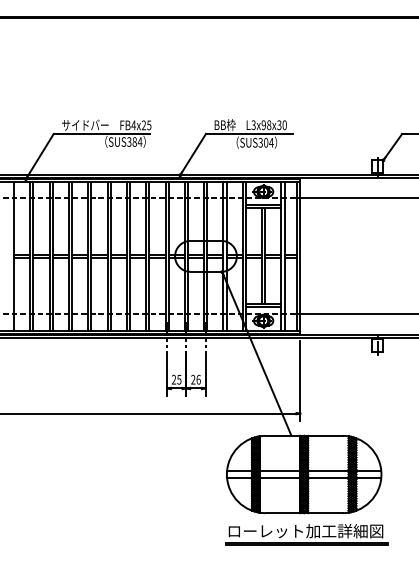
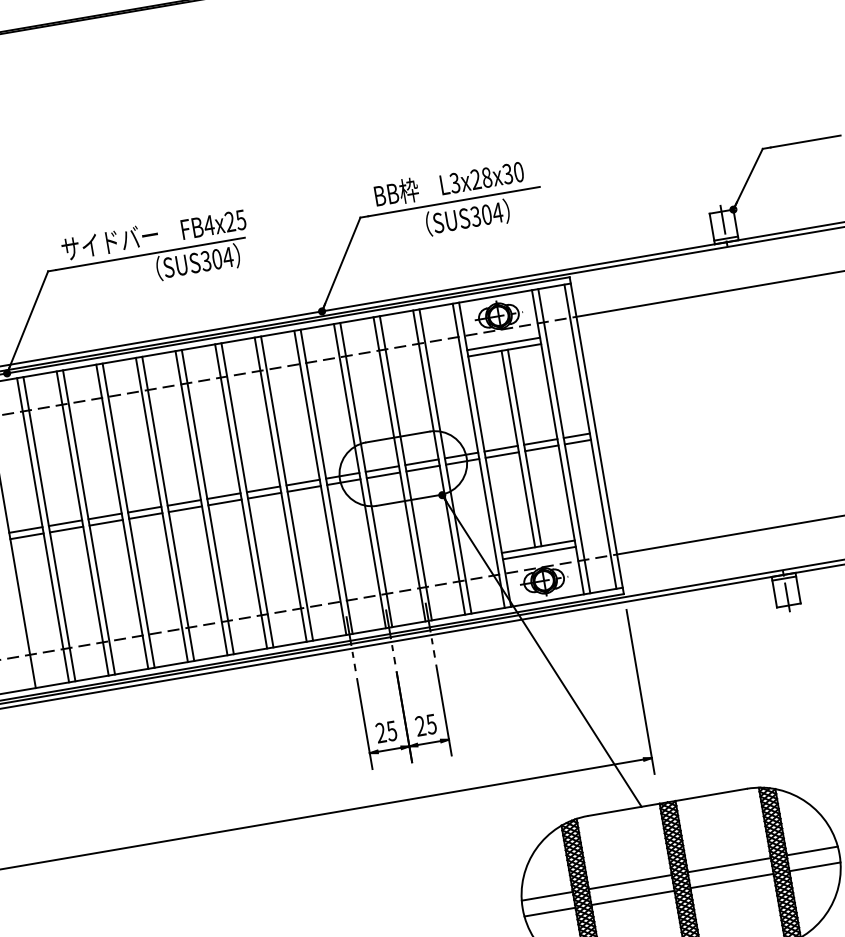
text: (263, 125) -> (475, 180), L3x98x30 -> L3x28x30
text: (134, 142) -> (216, 260), SUS384 -> SUS304
text: (198, 379) -> (431, 723), 26 -> 25

